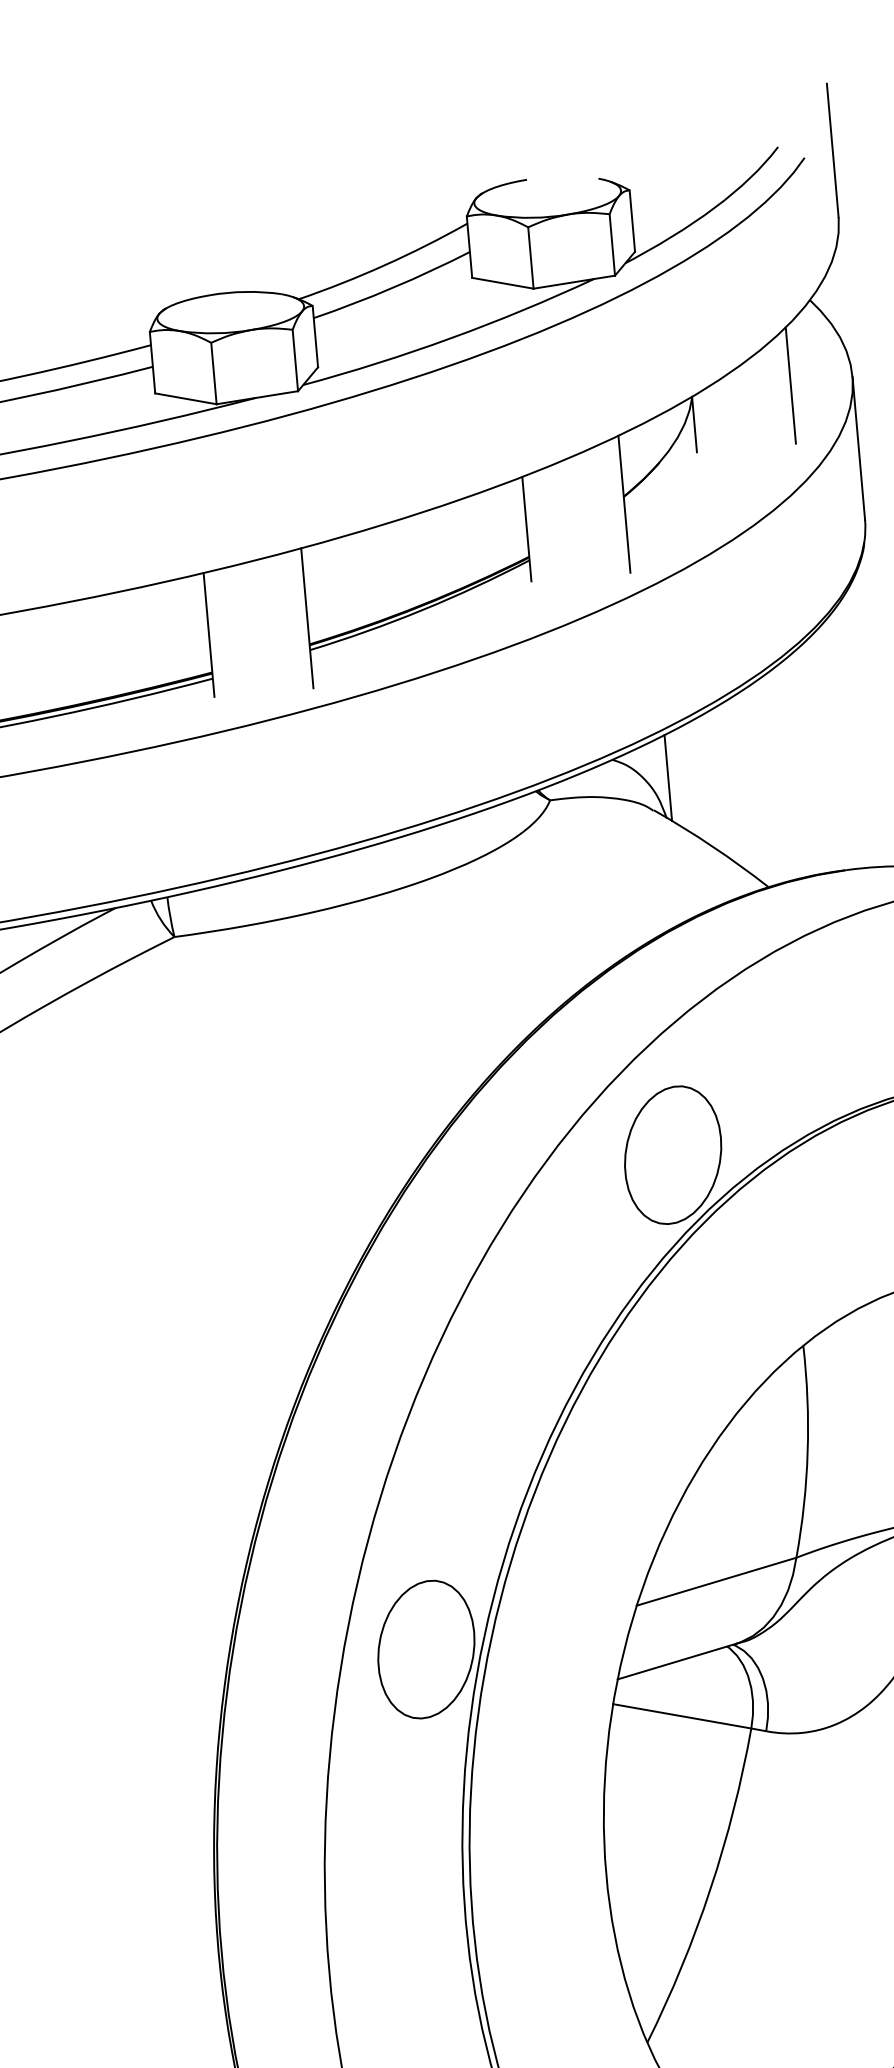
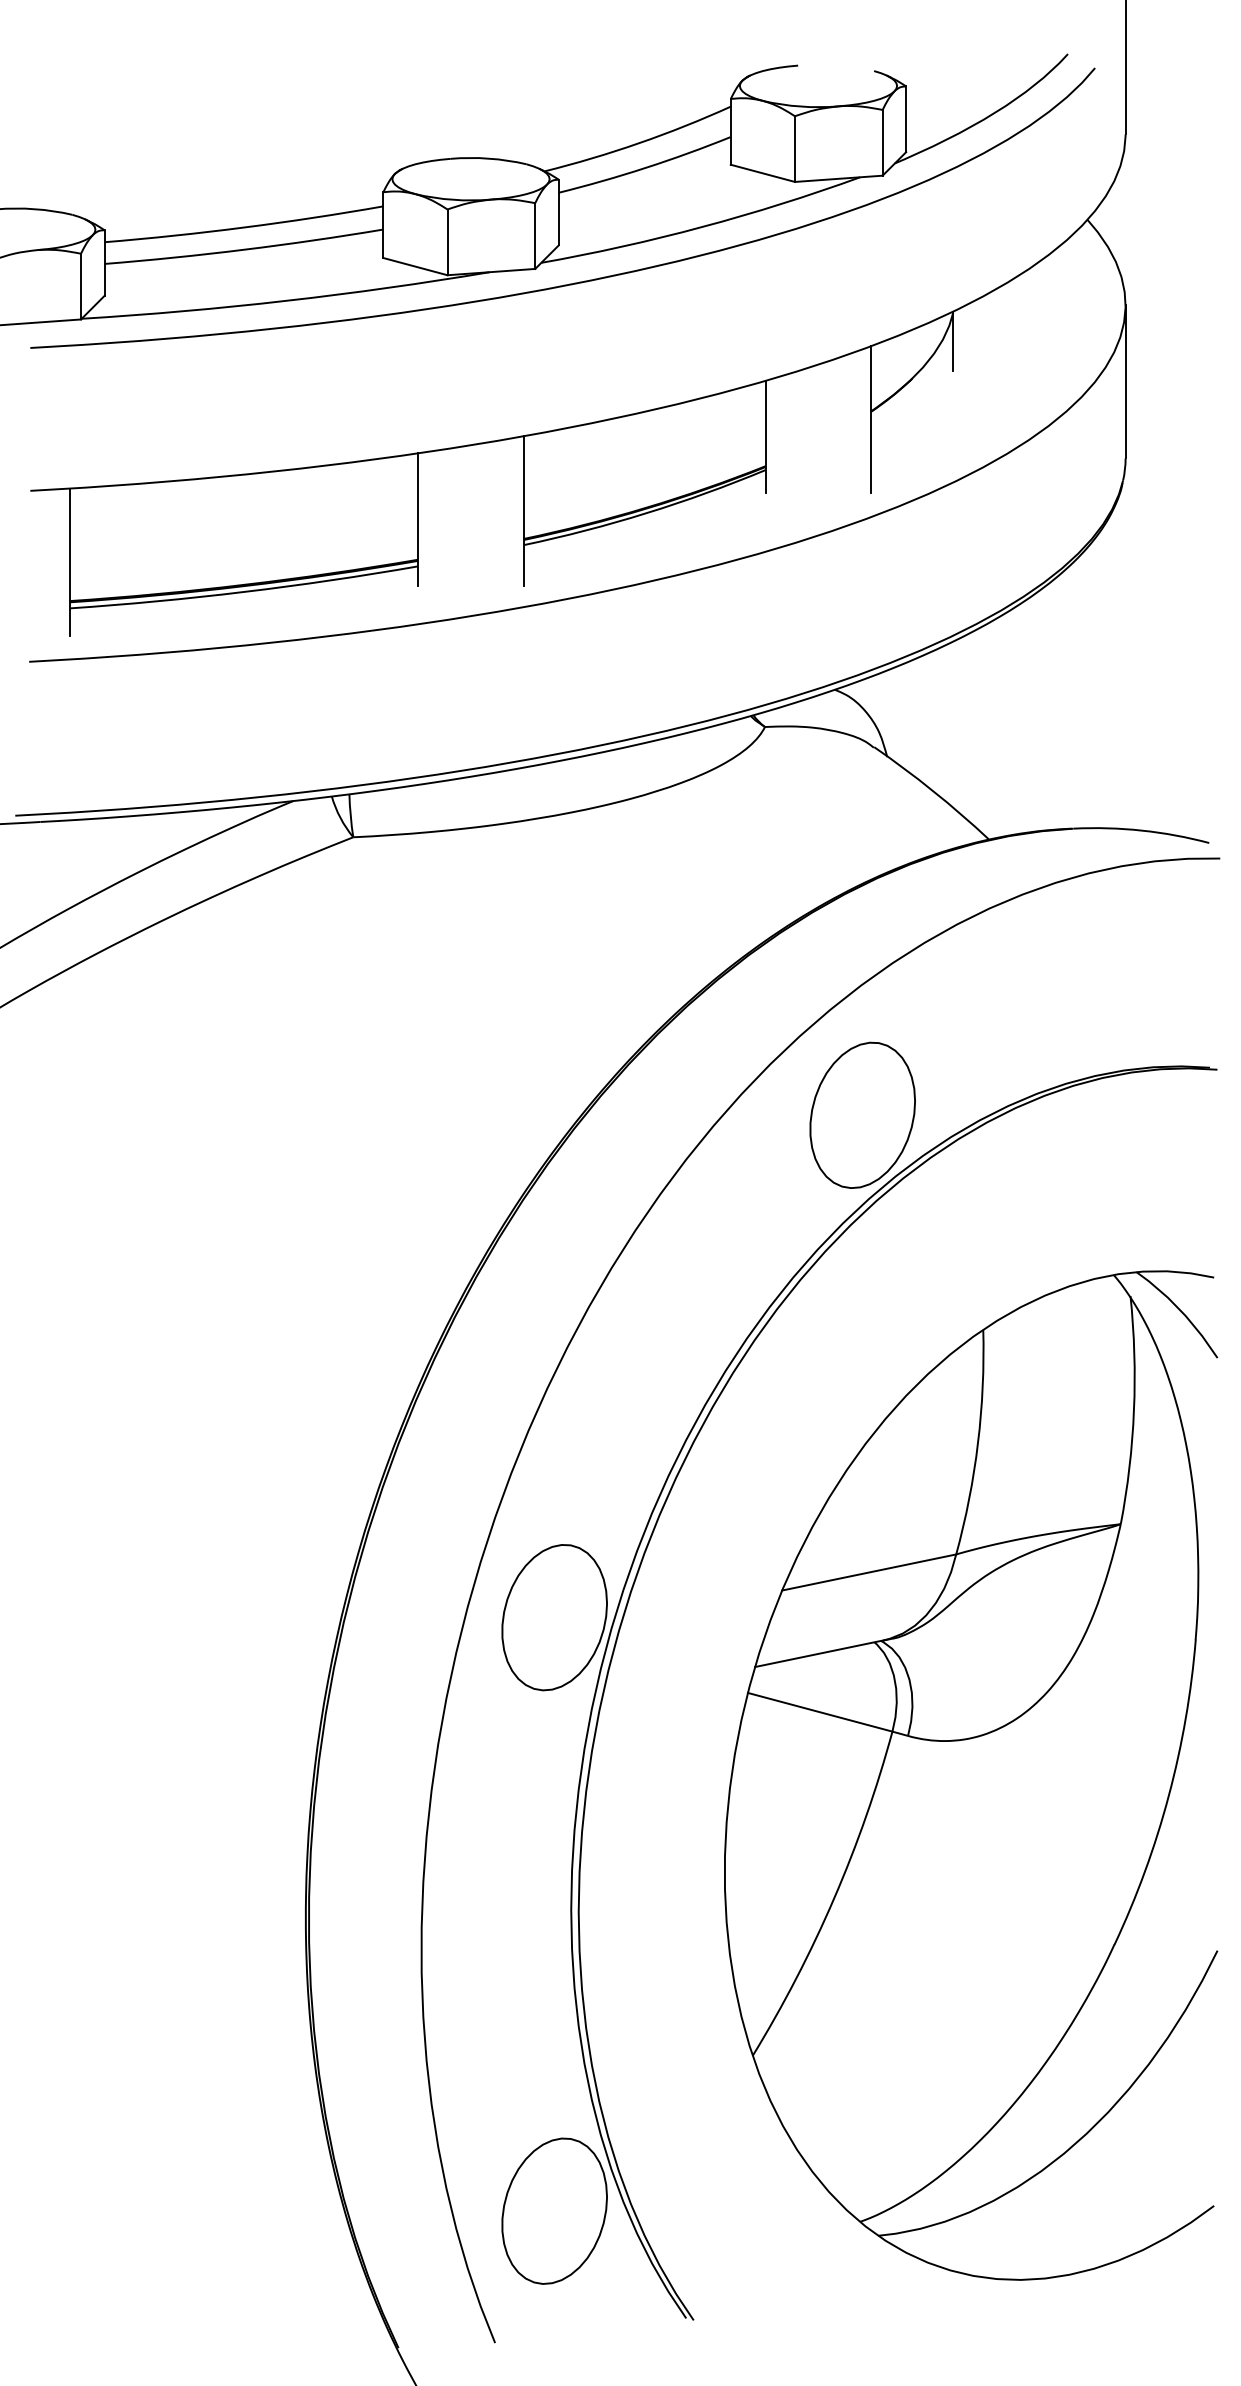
line: (791, 385) -> (1059, 308), removed
line: (668, 778) -> (892, 714), removed

